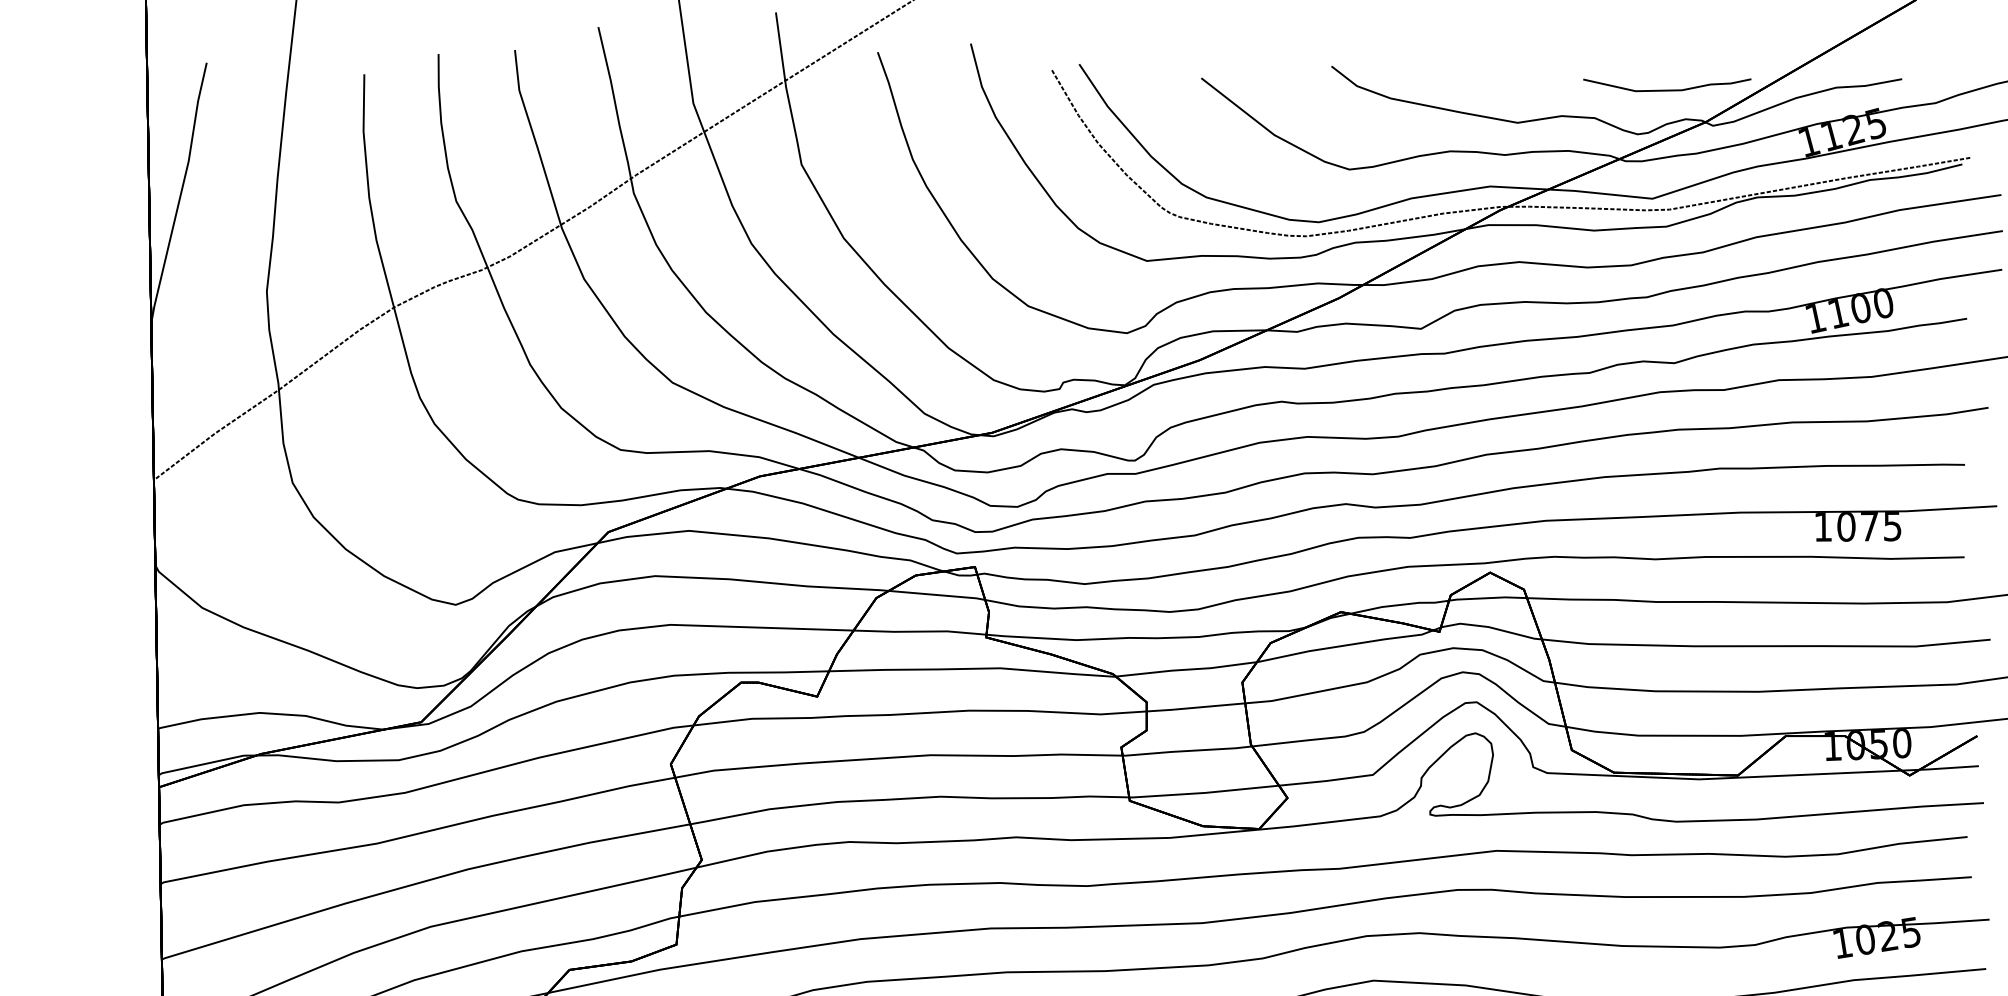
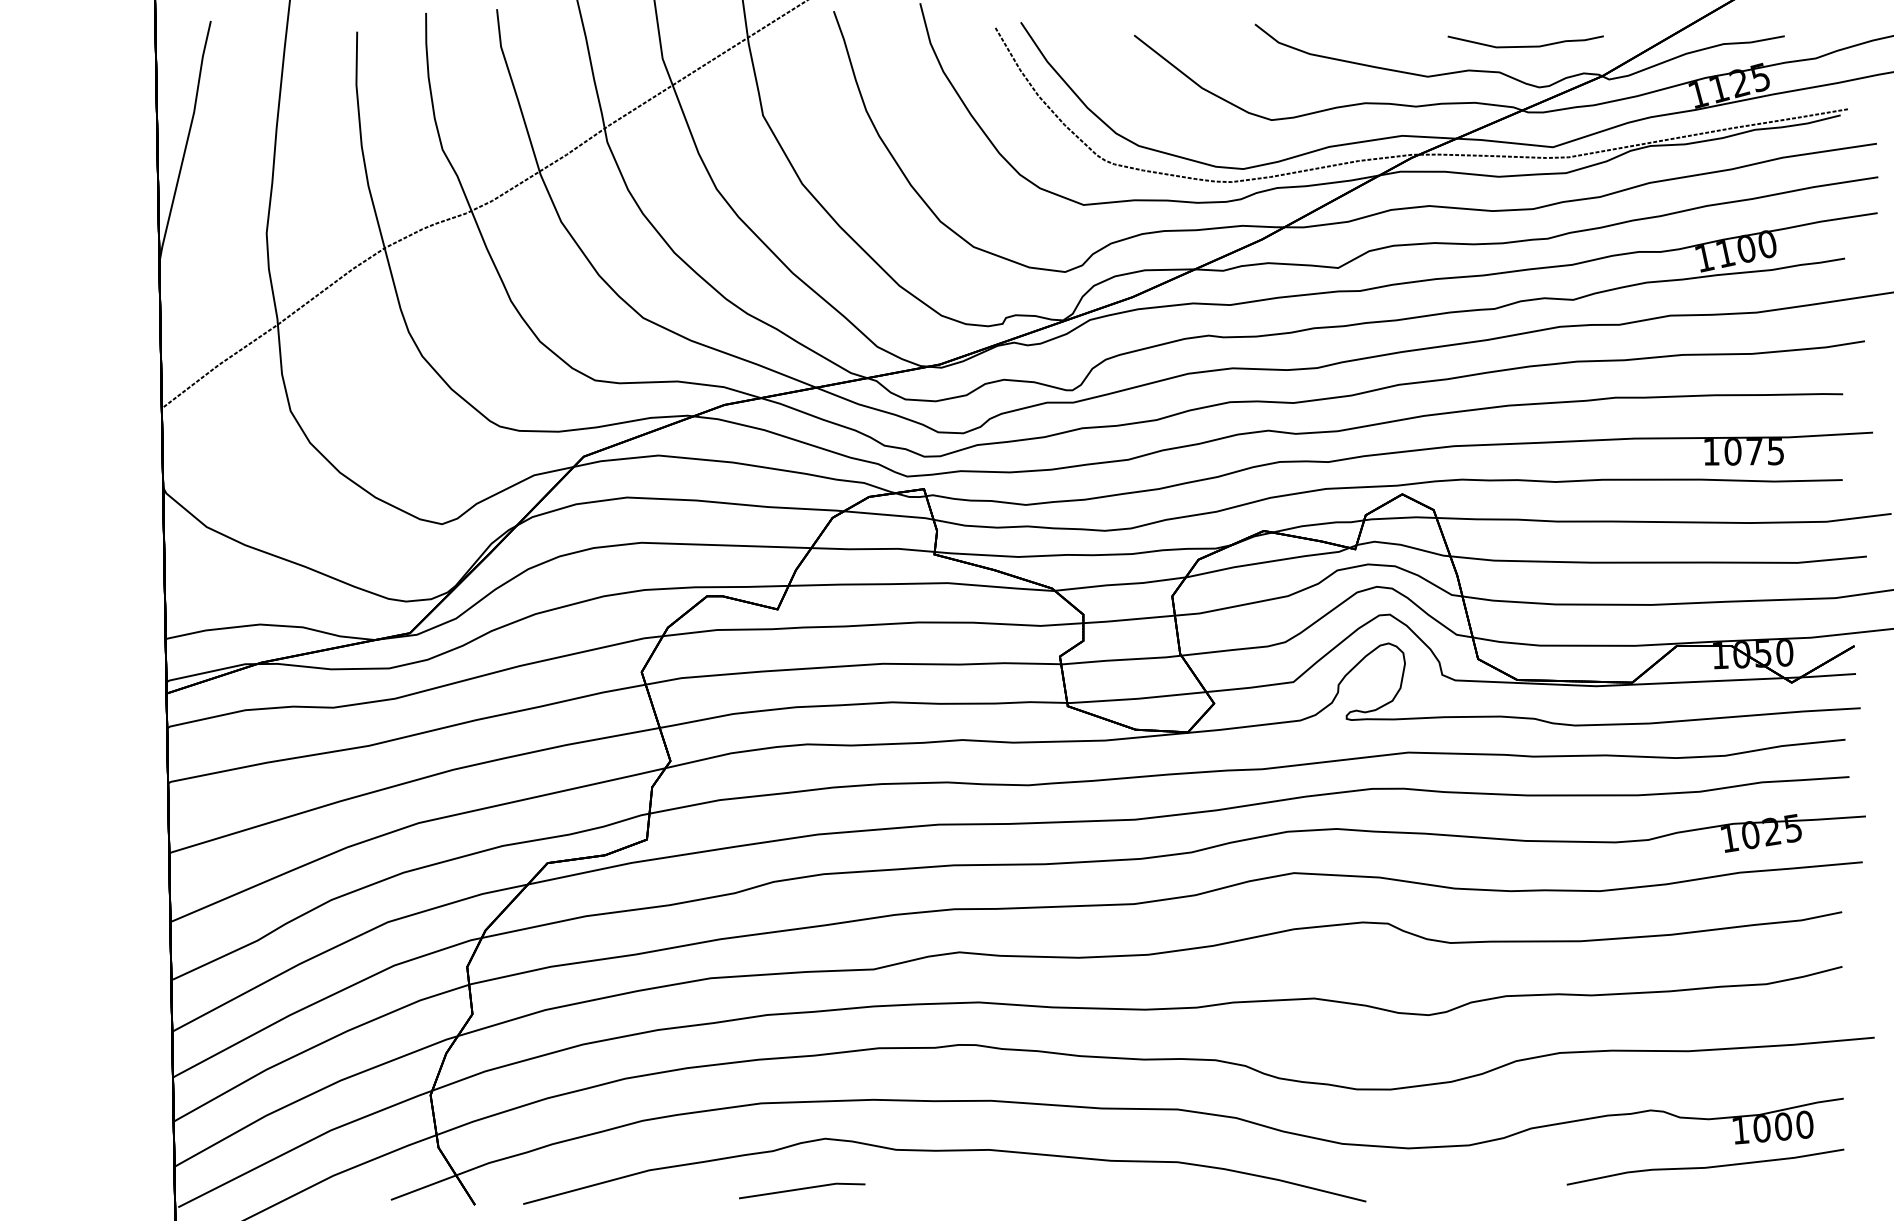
curve: (1667, 89) -> (1525, 45), moved

